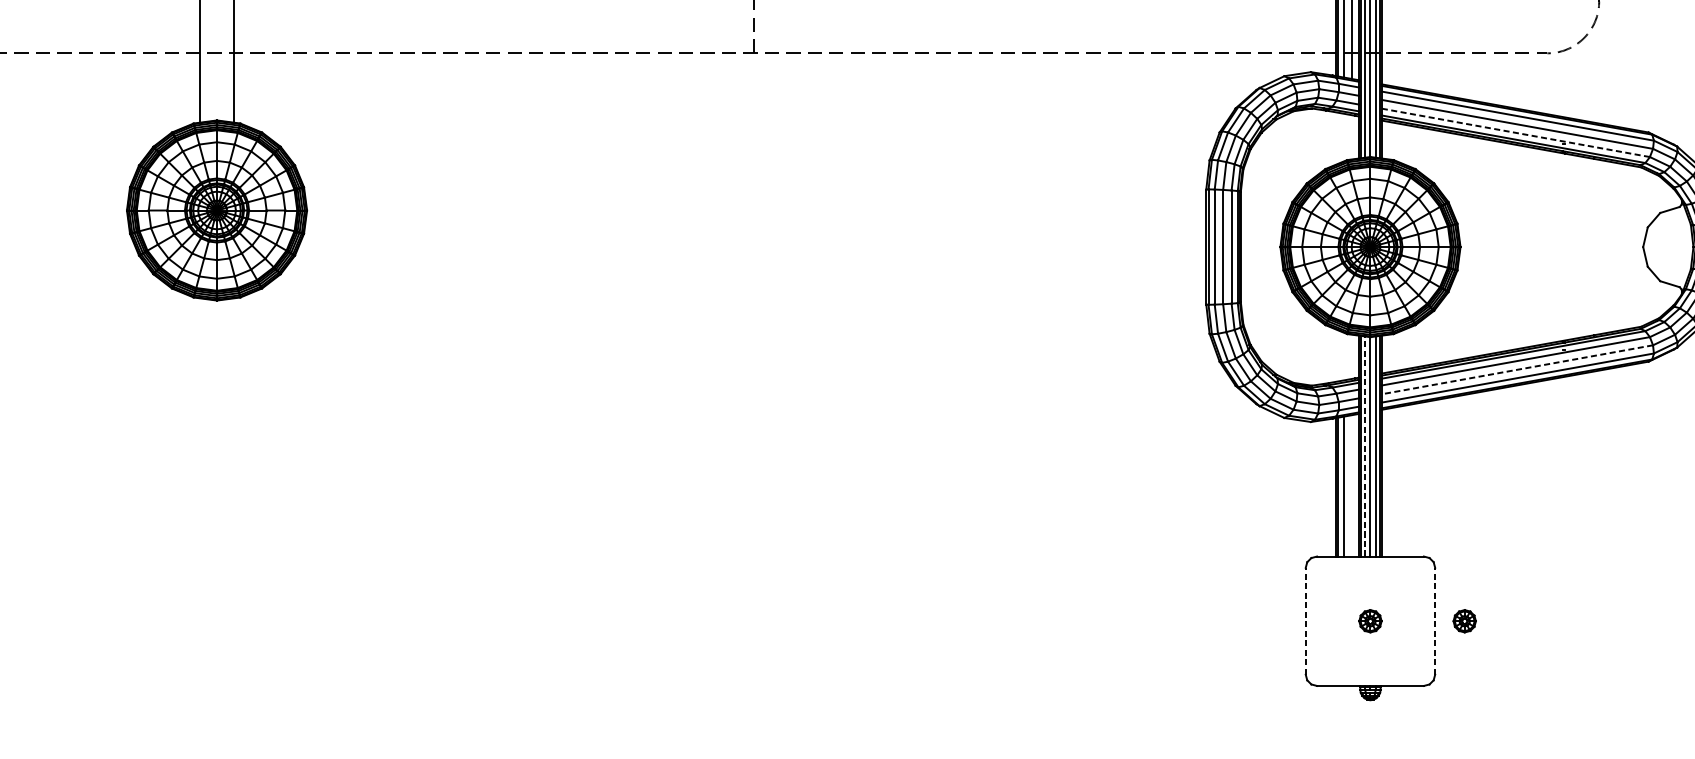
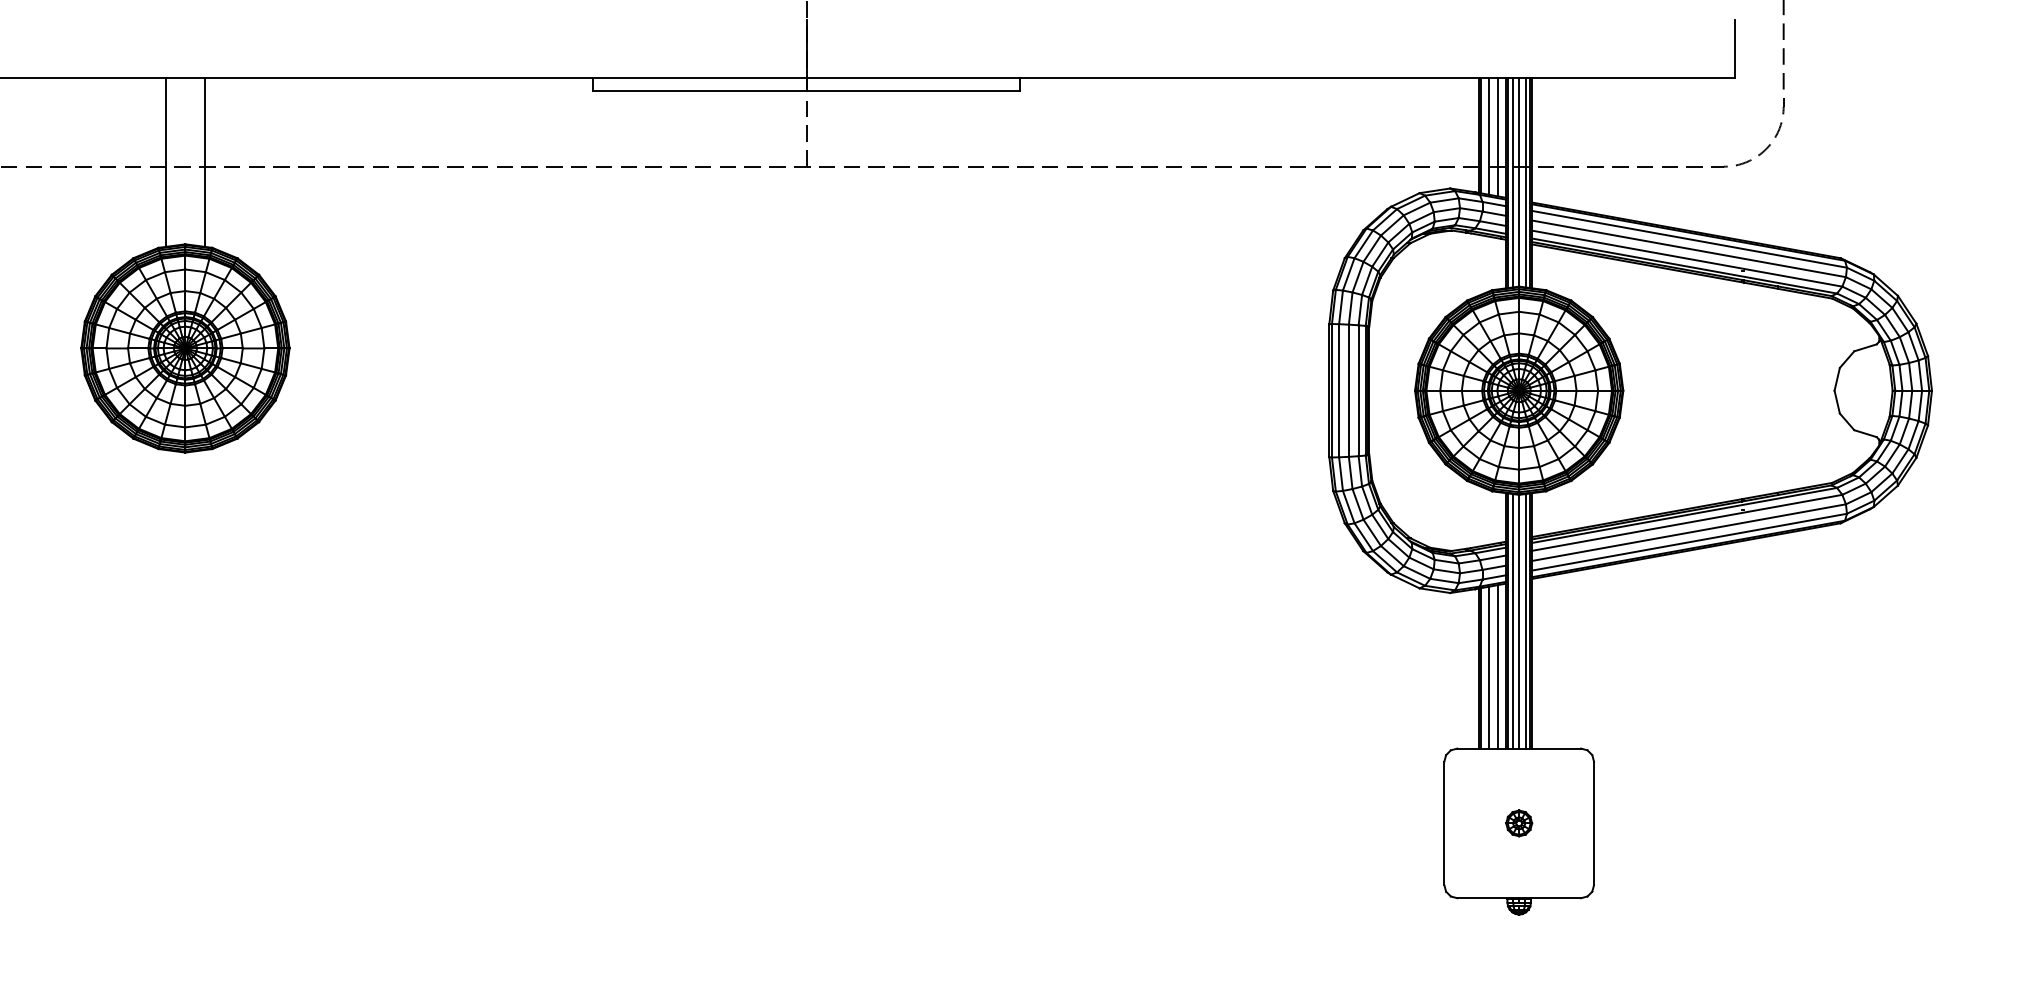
line: (1516, 132) -> (1687, 258), dashed -> solid
line: (1516, 369) -> (1688, 532), dashed -> solid
line: (1364, 445) -> (1512, 620), dashed -> solid
line: (1352, 485) -> (1498, 666), added
line: (1305, 621) -> (1444, 823), dashed -> solid
line: (1435, 621) -> (1594, 823), dashed -> solid
part: (1464, 621) -> (1628, 823), removed

